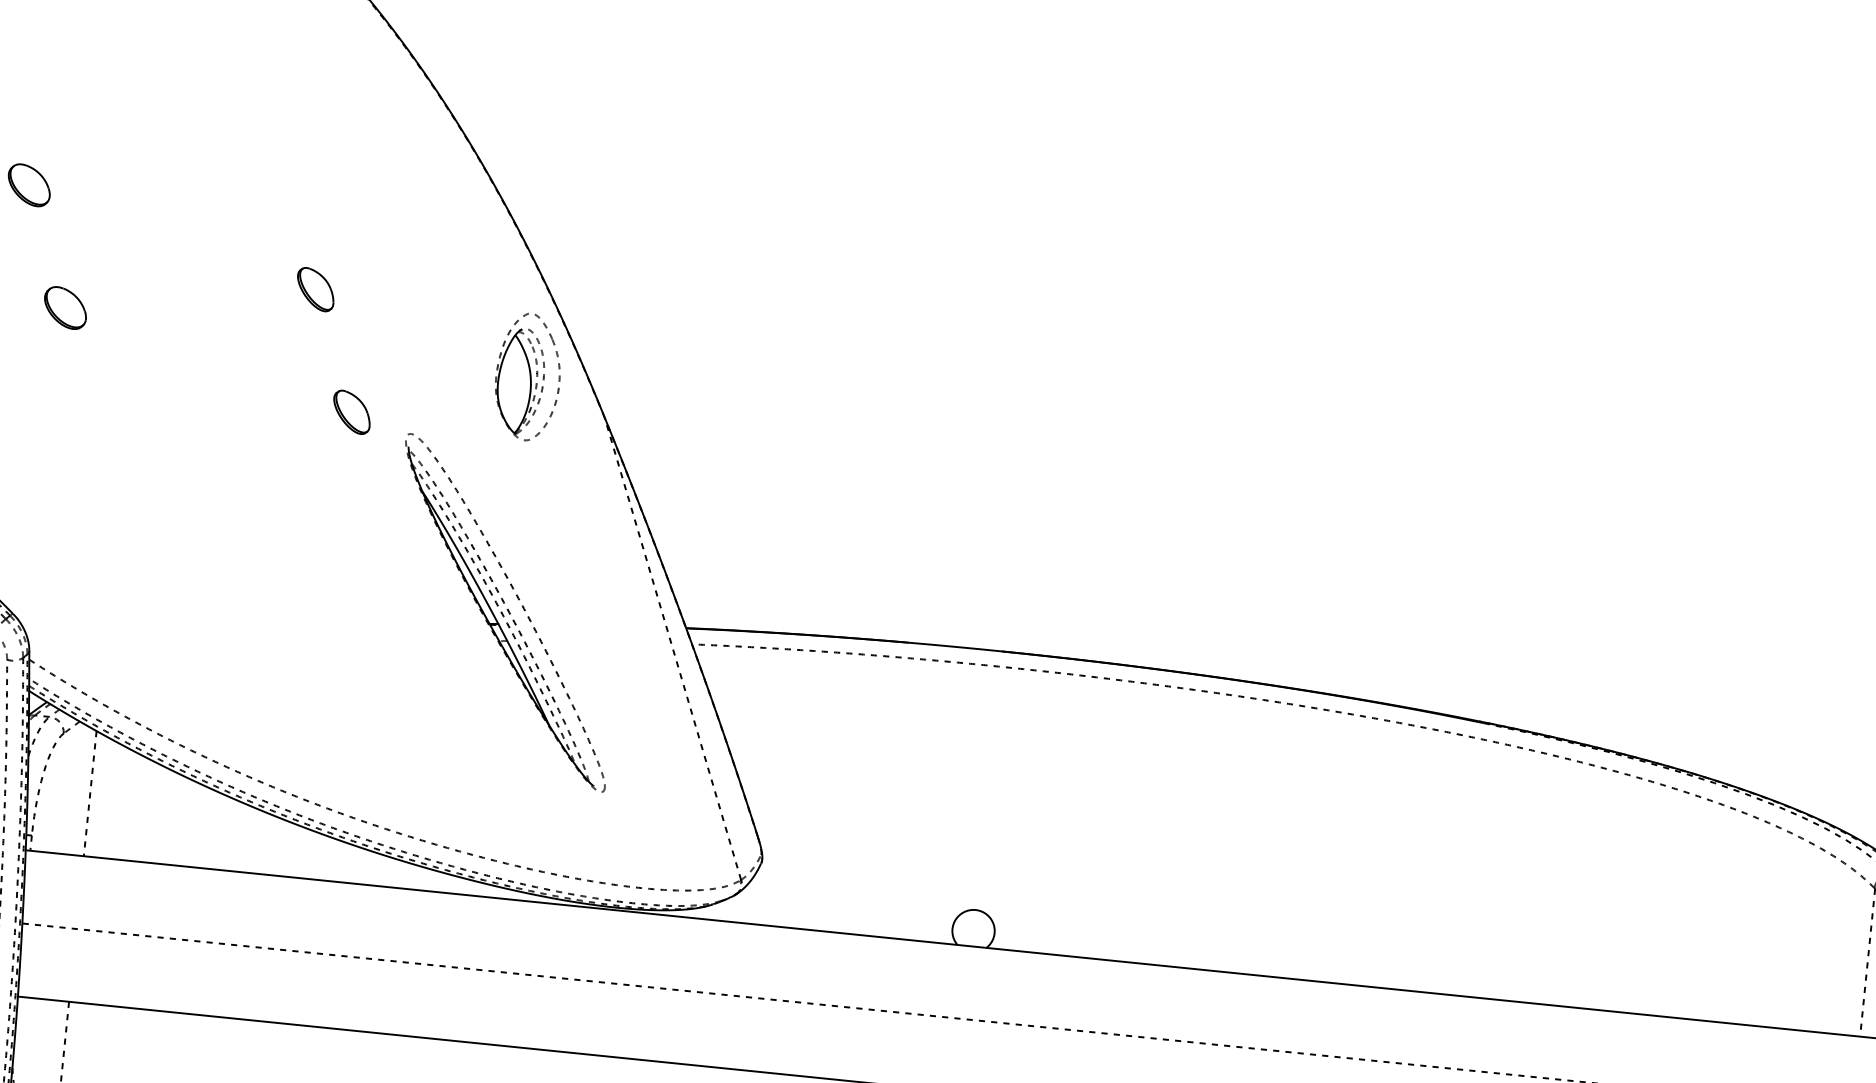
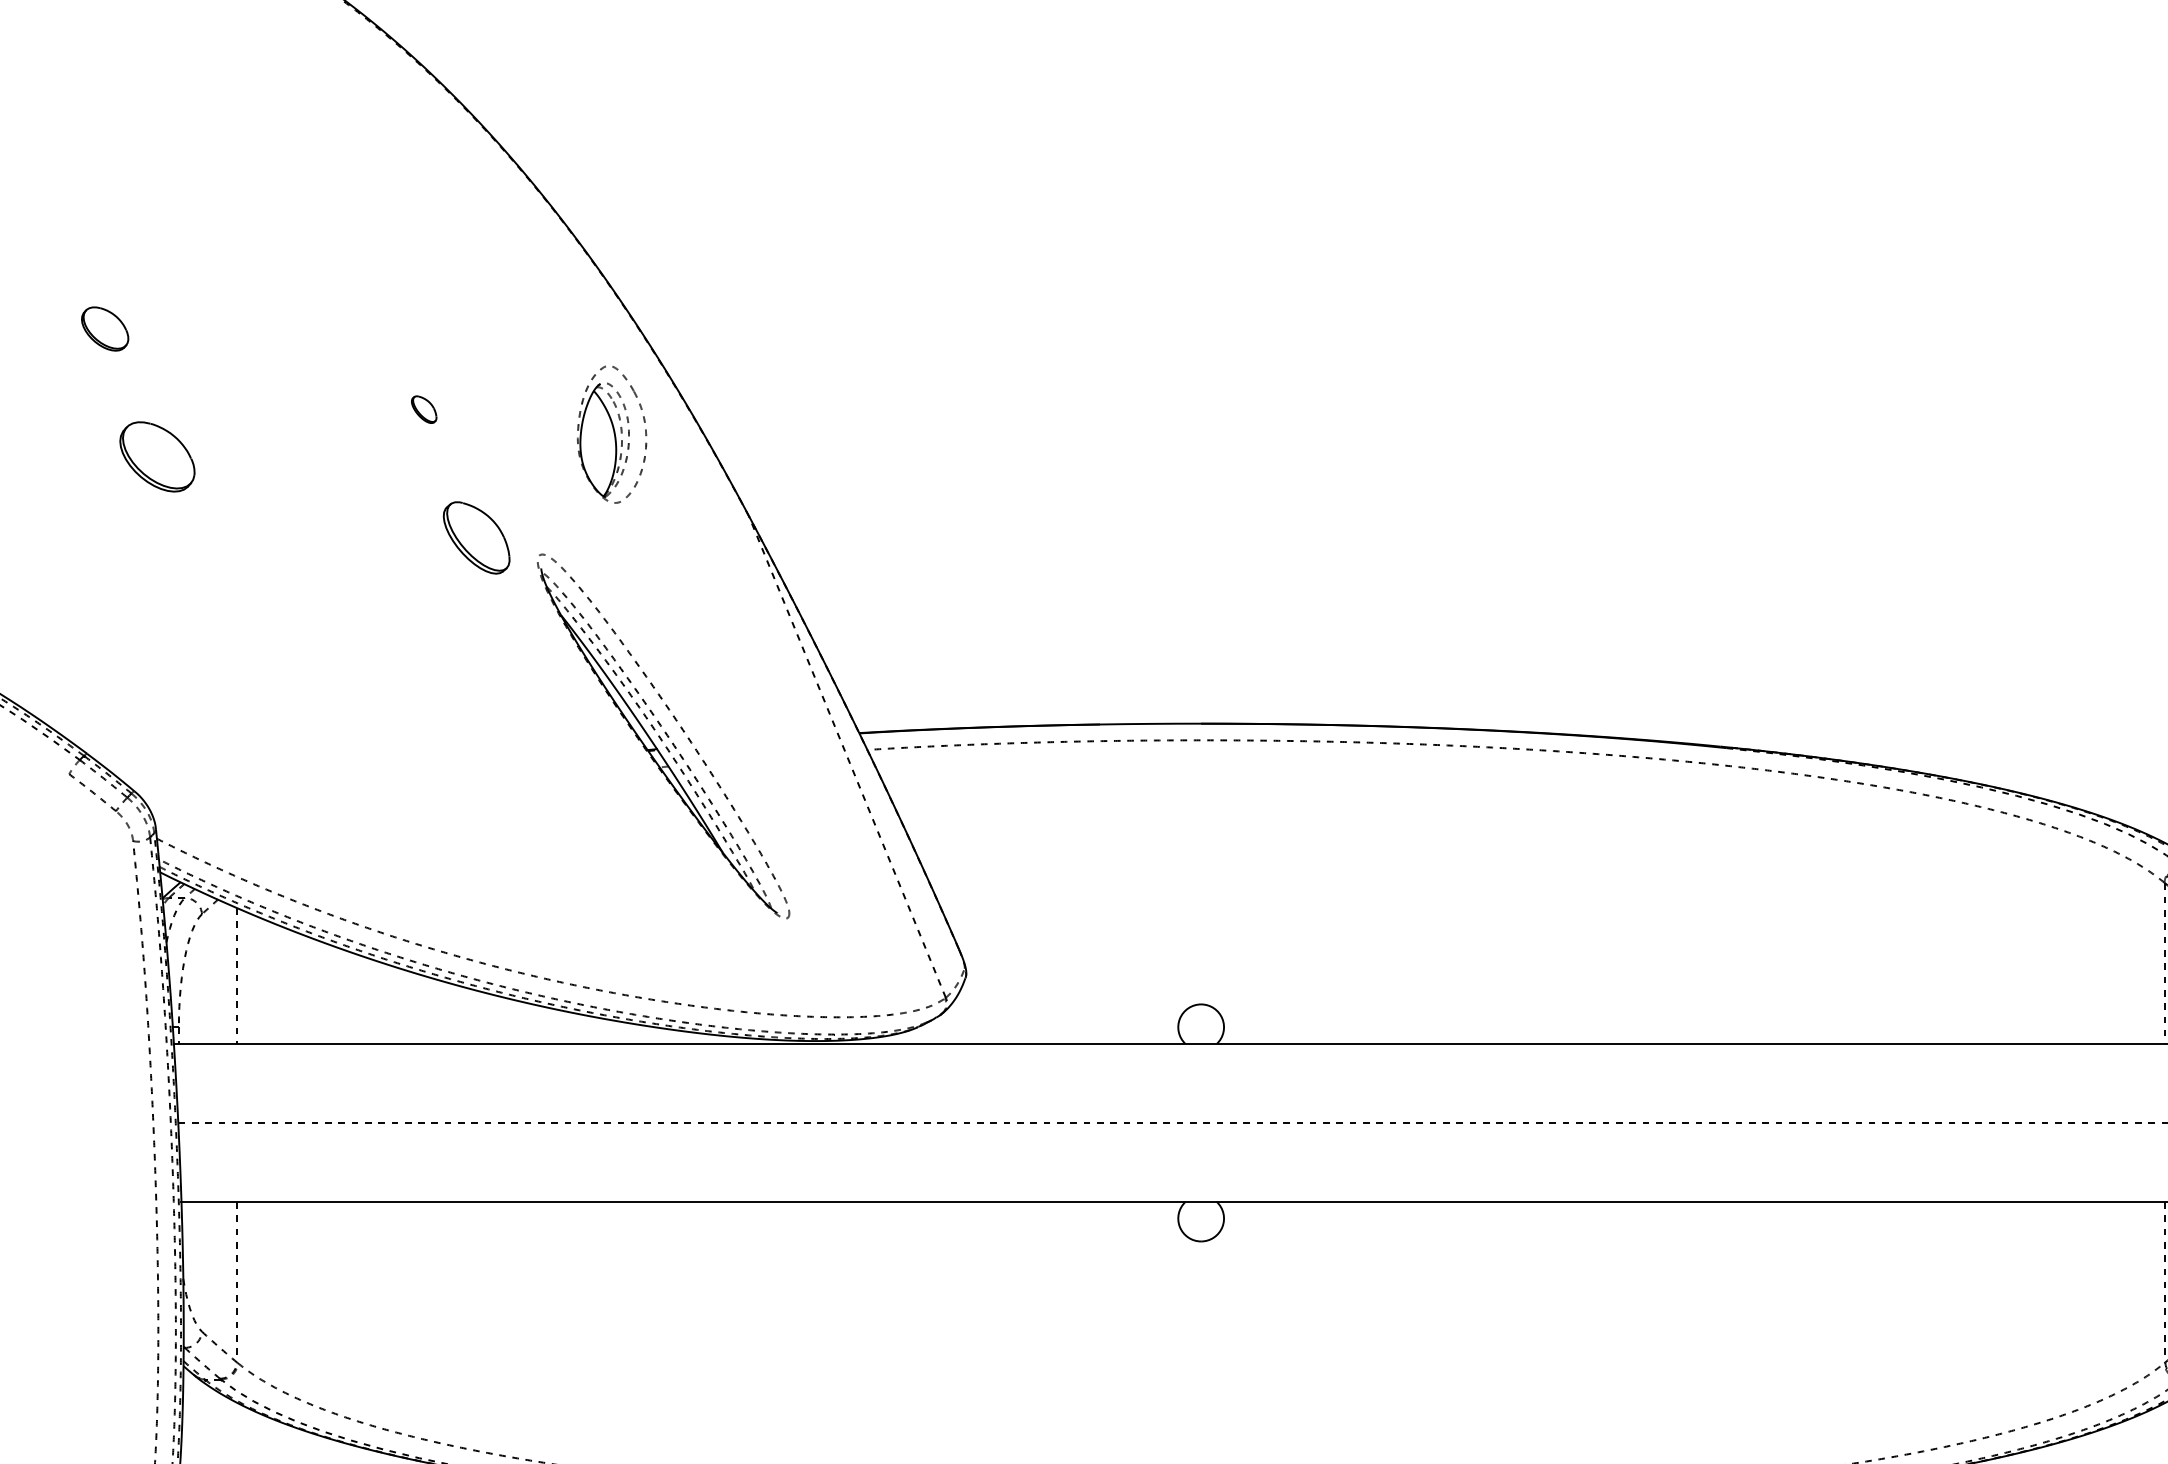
part: (315, 289) -> (423, 409), size x0.6
part: (65, 307) -> (157, 456), size x1.6
part: (527, 376) -> (611, 434), moved
part: (351, 412) -> (476, 537), size x1.6

